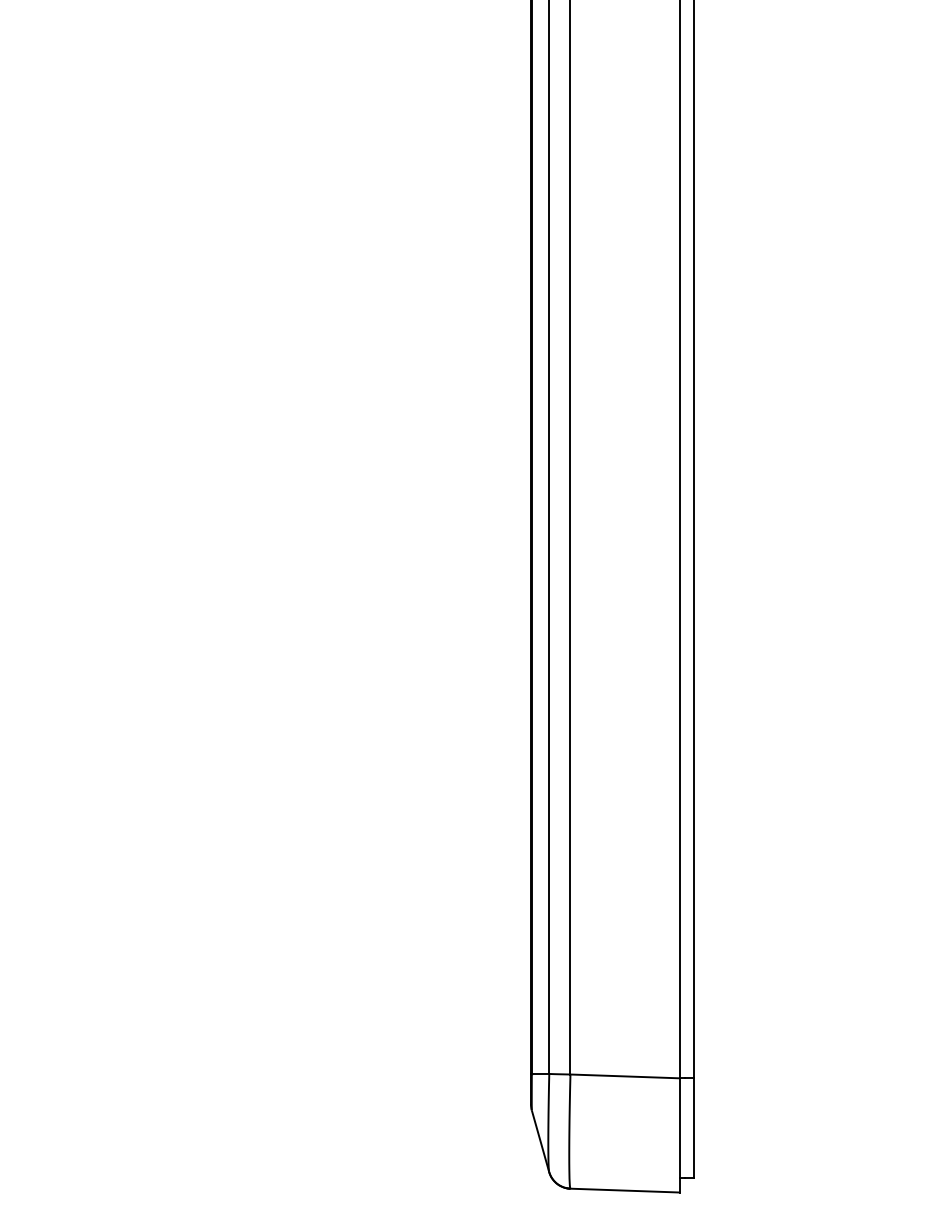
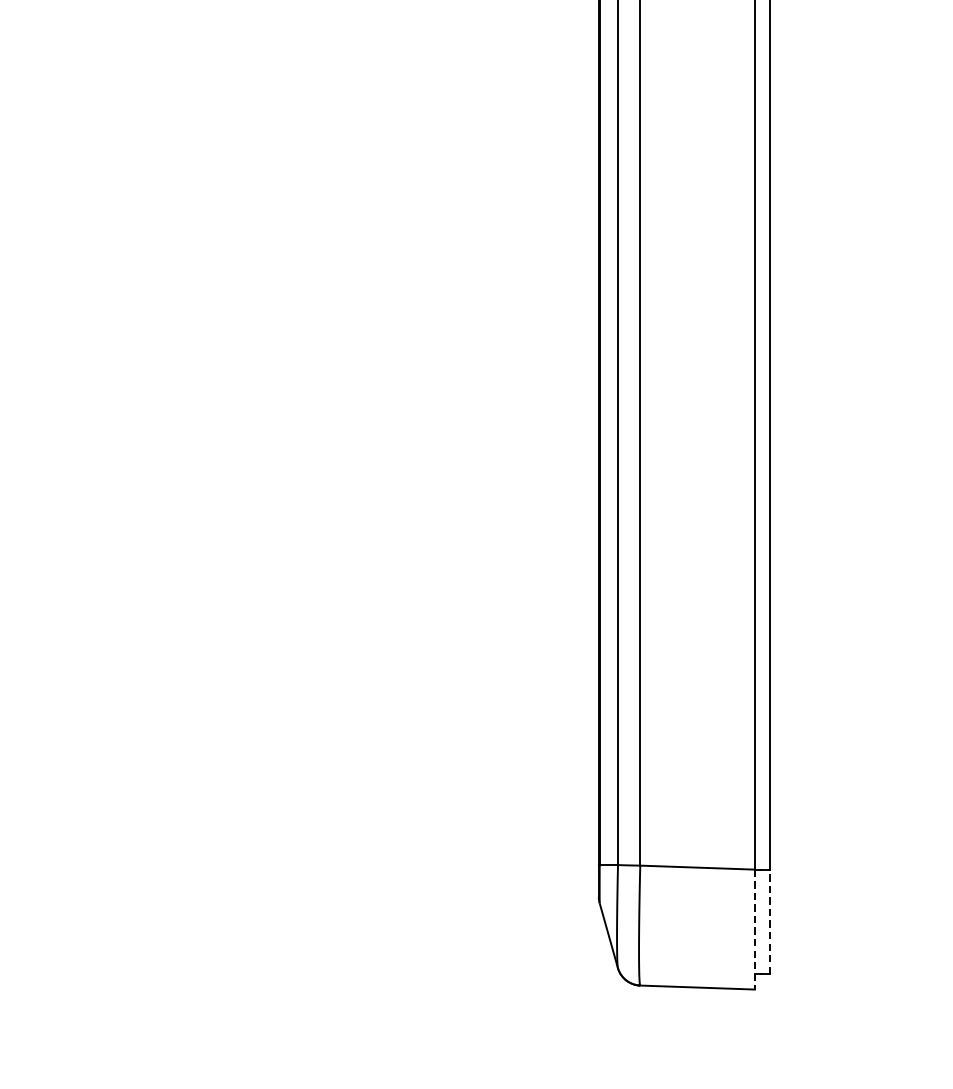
line: (694, 1127) -> (770, 921), solid -> dashed
line: (679, 1135) -> (754, 929), solid -> dashed

